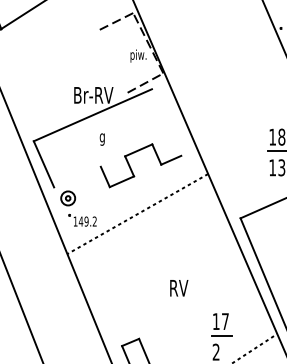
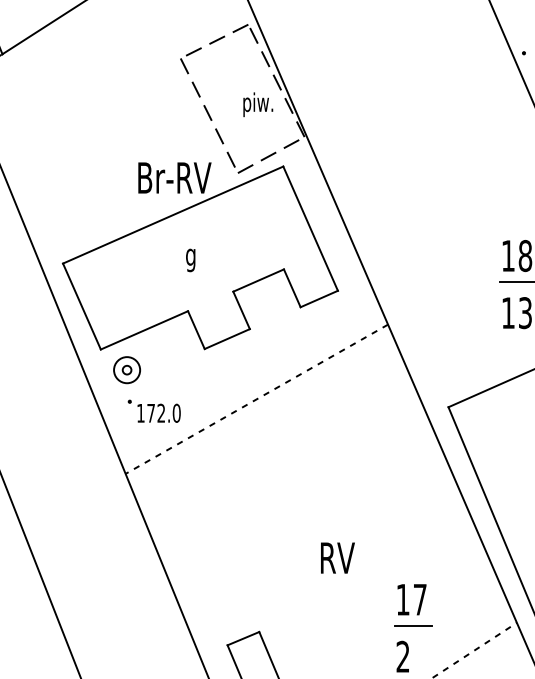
line: (111, 61) -> (207, 114), added
line: (166, 122) -> (310, 228), added
line: (77, 176) -> (144, 329), added
text: (87, 221) -> (163, 413), 149.2 -> 172.0
text: (179, 288) -> (338, 558), moved

